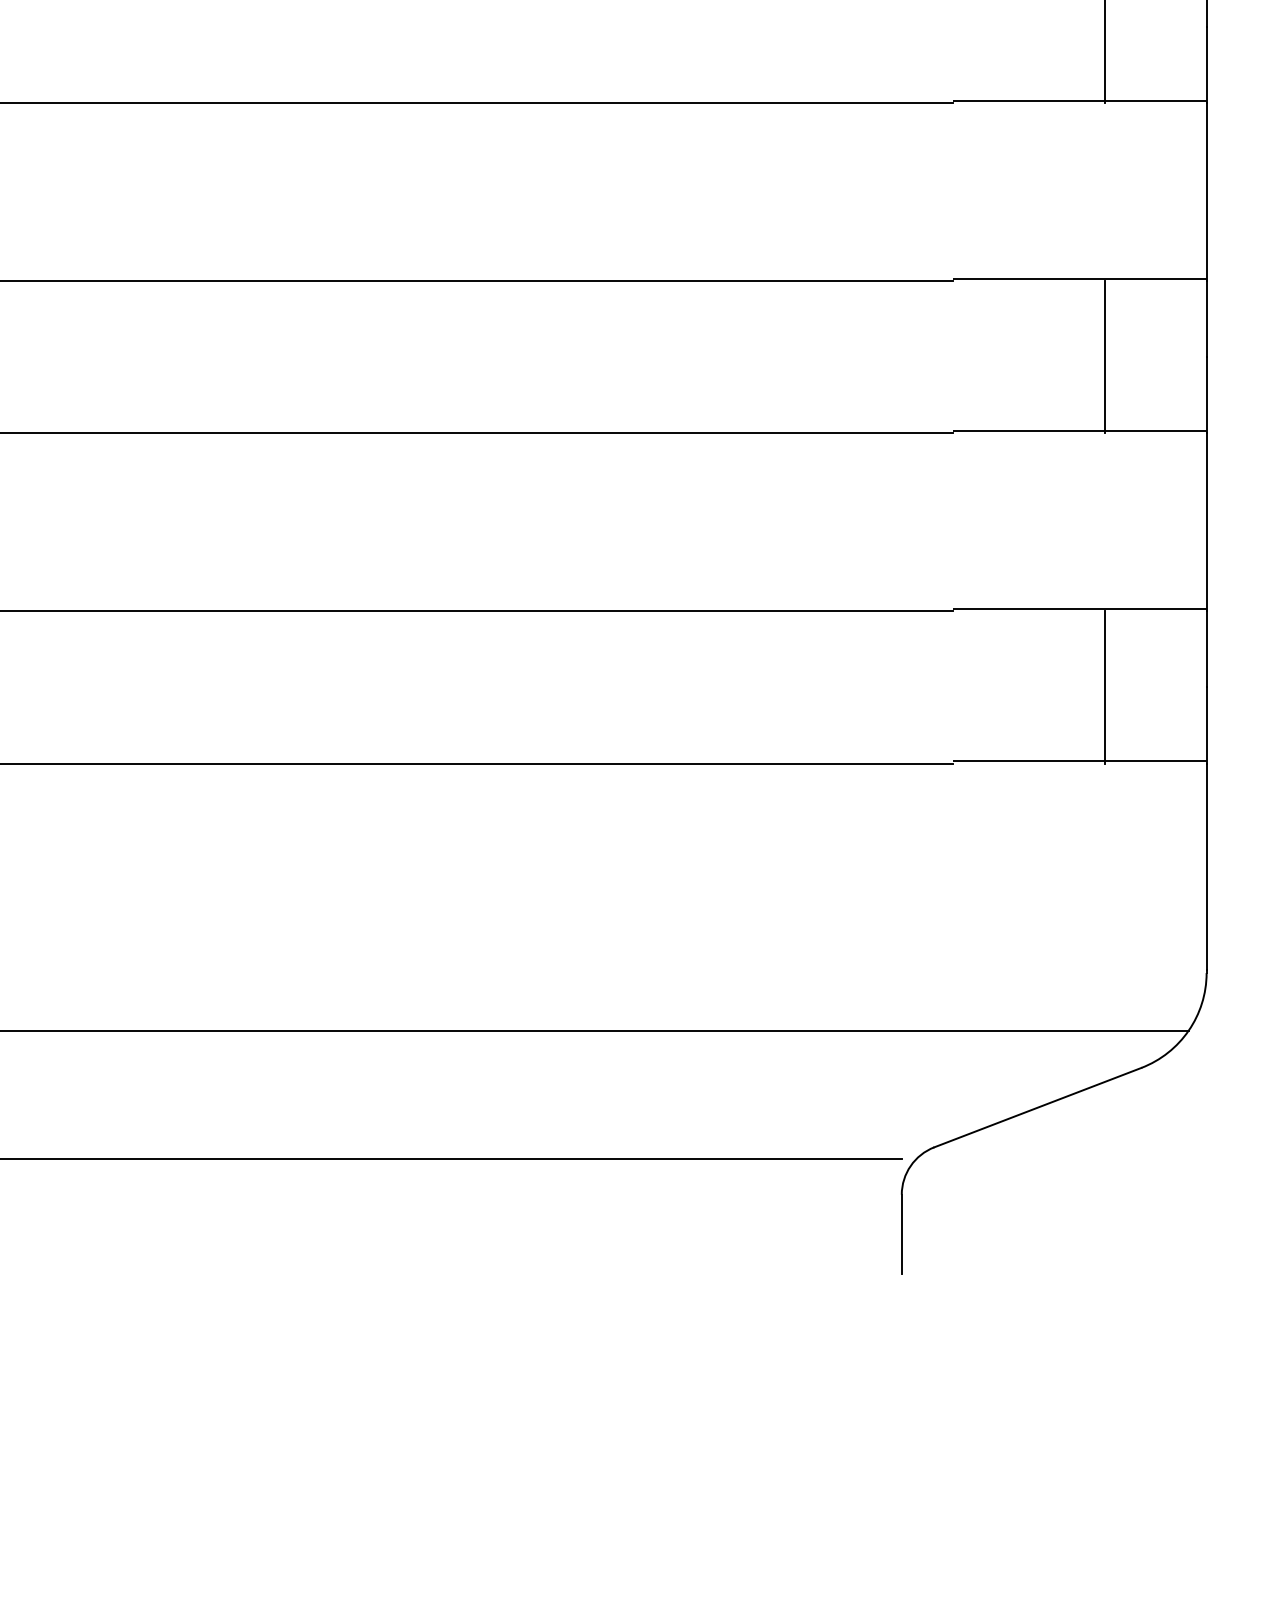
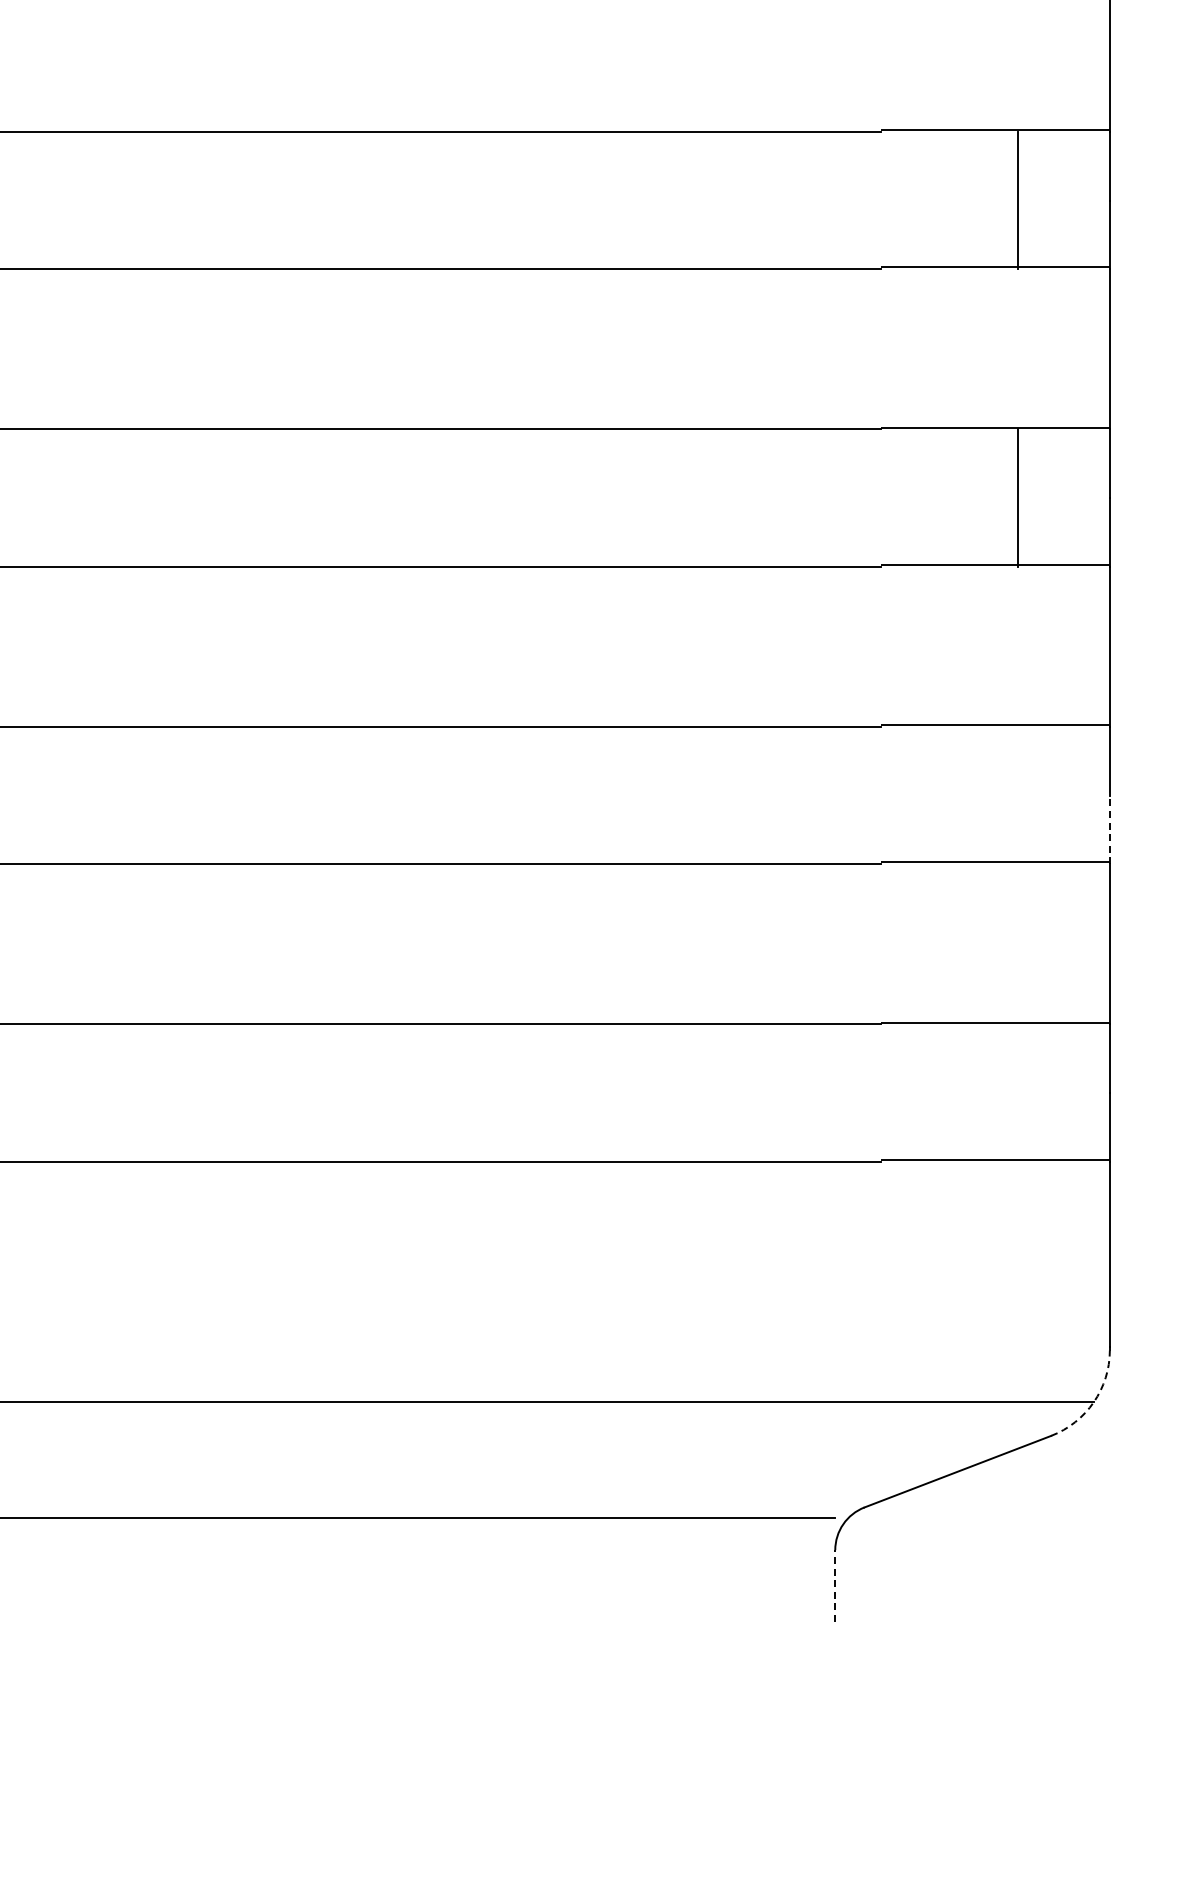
line: (1105, 357) -> (1018, 795), removed
line: (1206, 394) -> (1109, 829), solid -> dashed
line: (1105, 686) -> (1018, 1092), removed
arc: (1188, 1030) -> (1093, 1402), solid -> dashed
line: (902, 1235) -> (835, 1586), solid -> dashed

